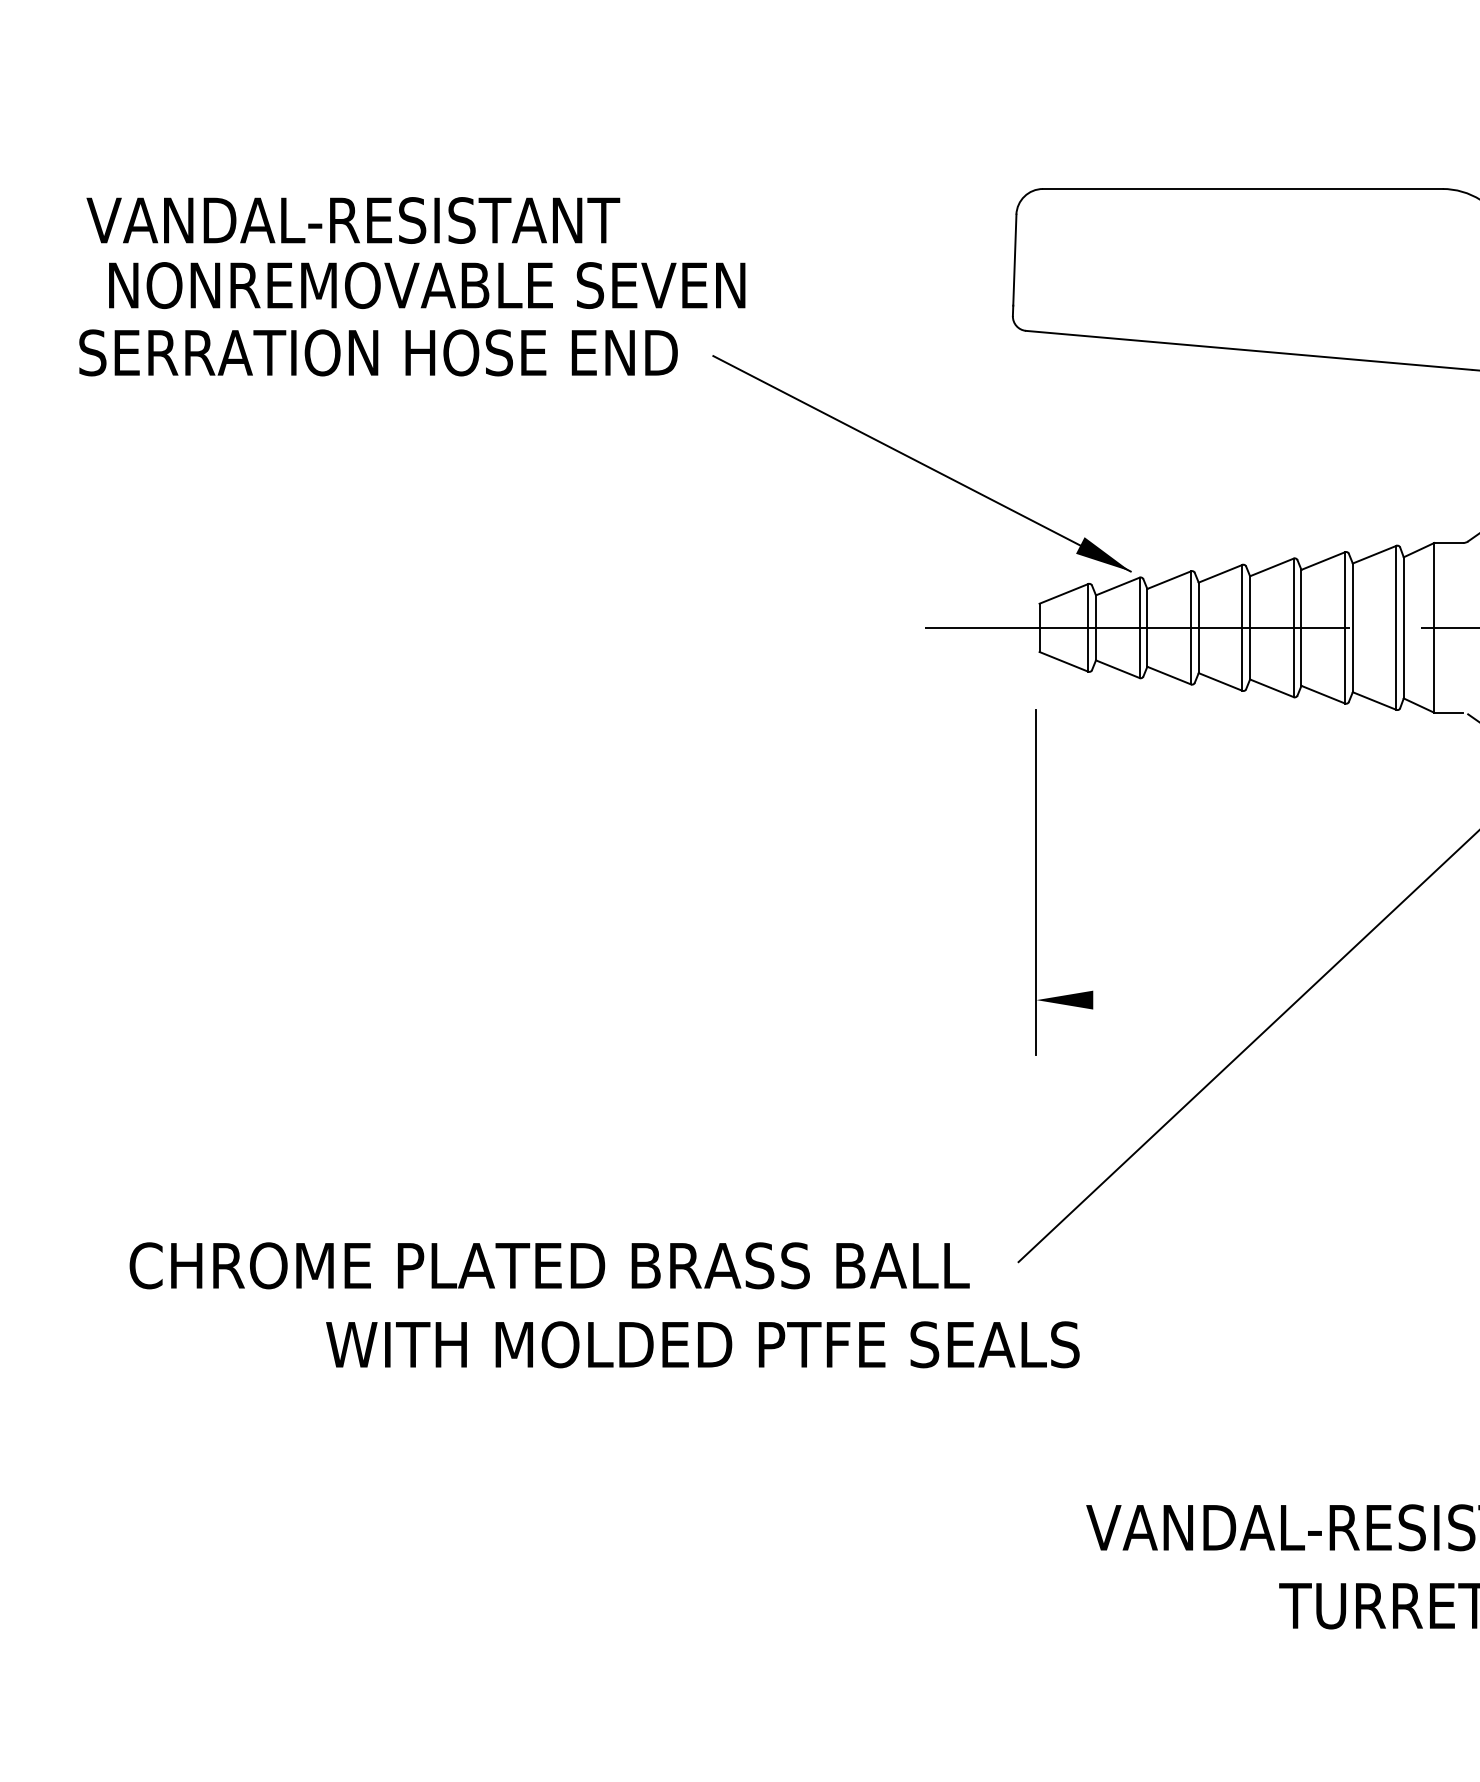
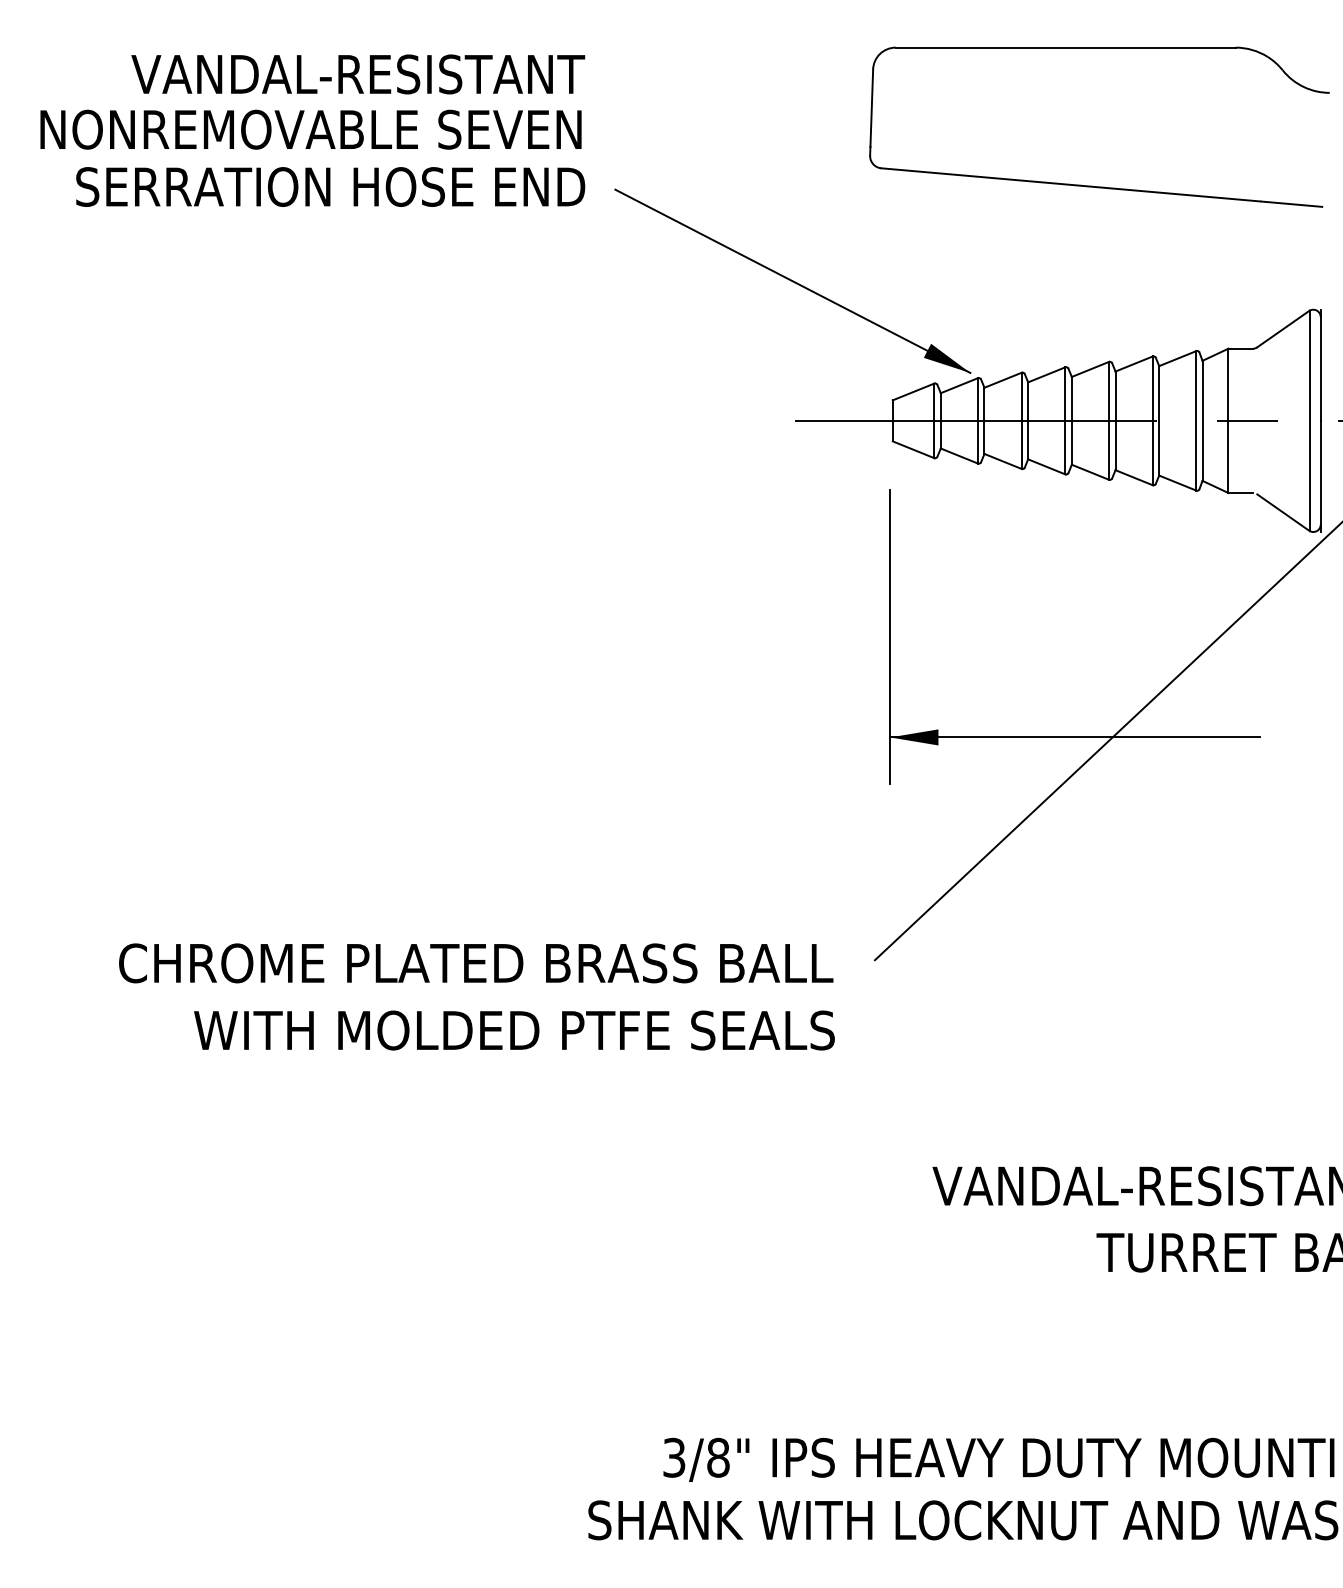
text: (353, 220) -> (358, 74), moved
text: (426, 285) -> (310, 129), moved
line: (1253, 1000) -> (1074, 737), added
text: (702, 1344) -> (514, 1030), moved

